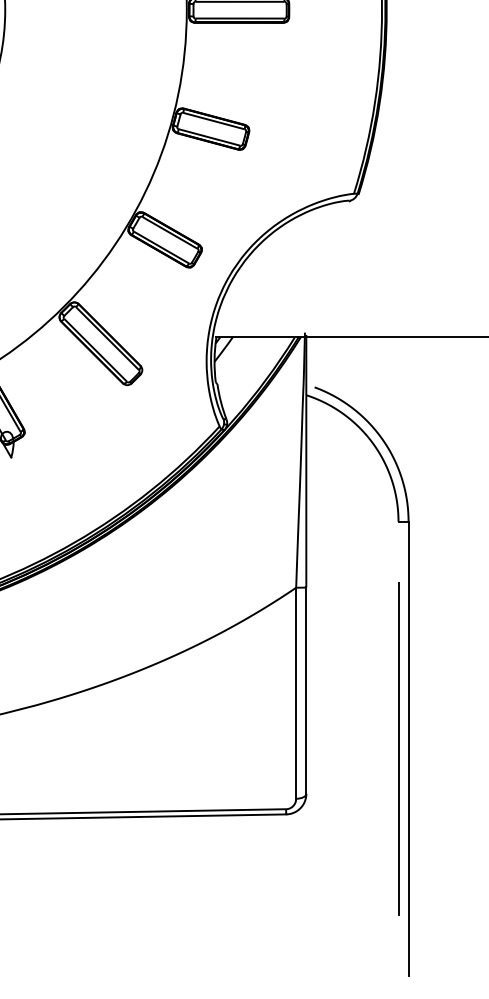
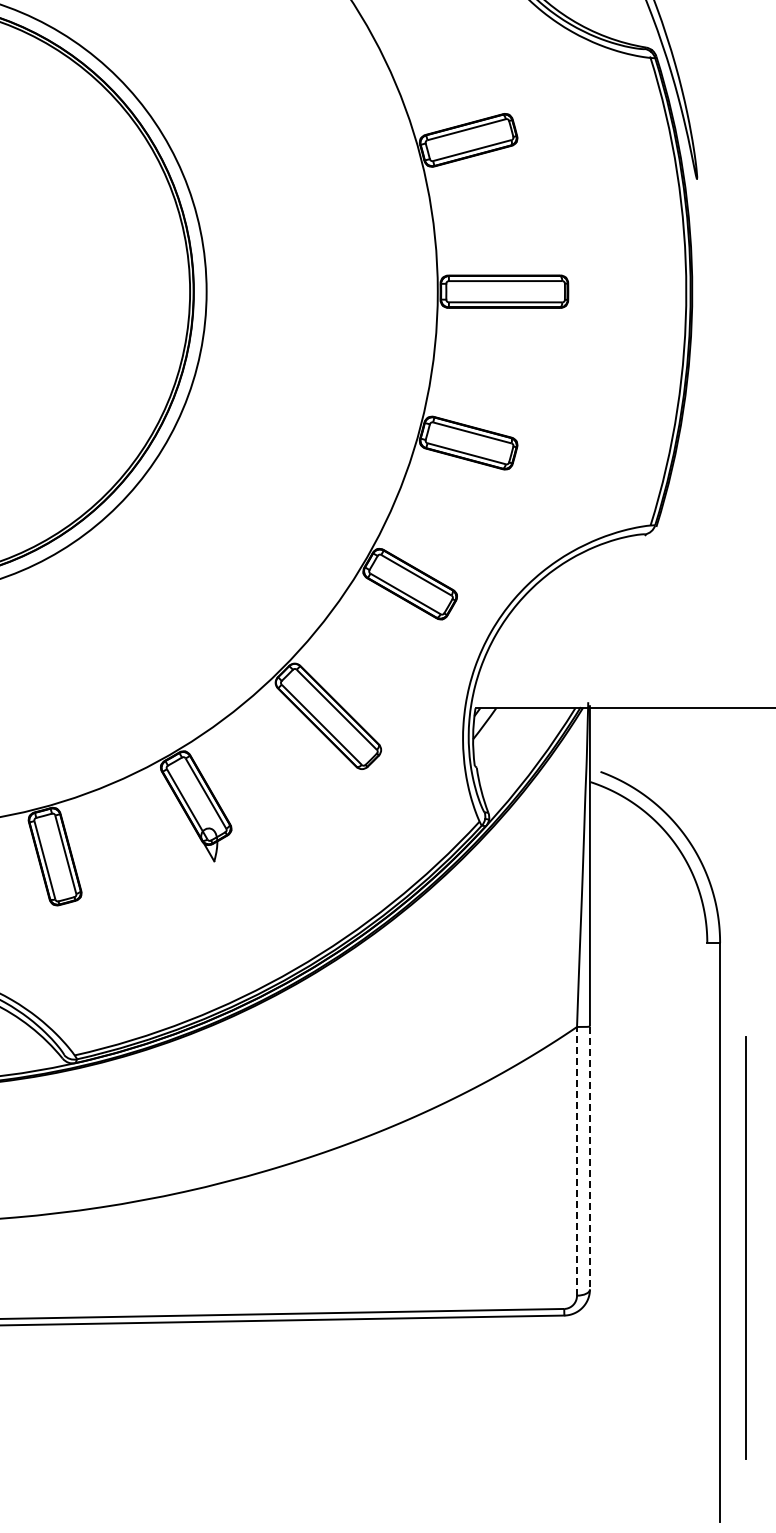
line: (305, 691) -> (589, 1158), solid -> dashed
line: (296, 692) -> (577, 1160), solid -> dashed
line: (397, 748) -> (745, 1247), moved

